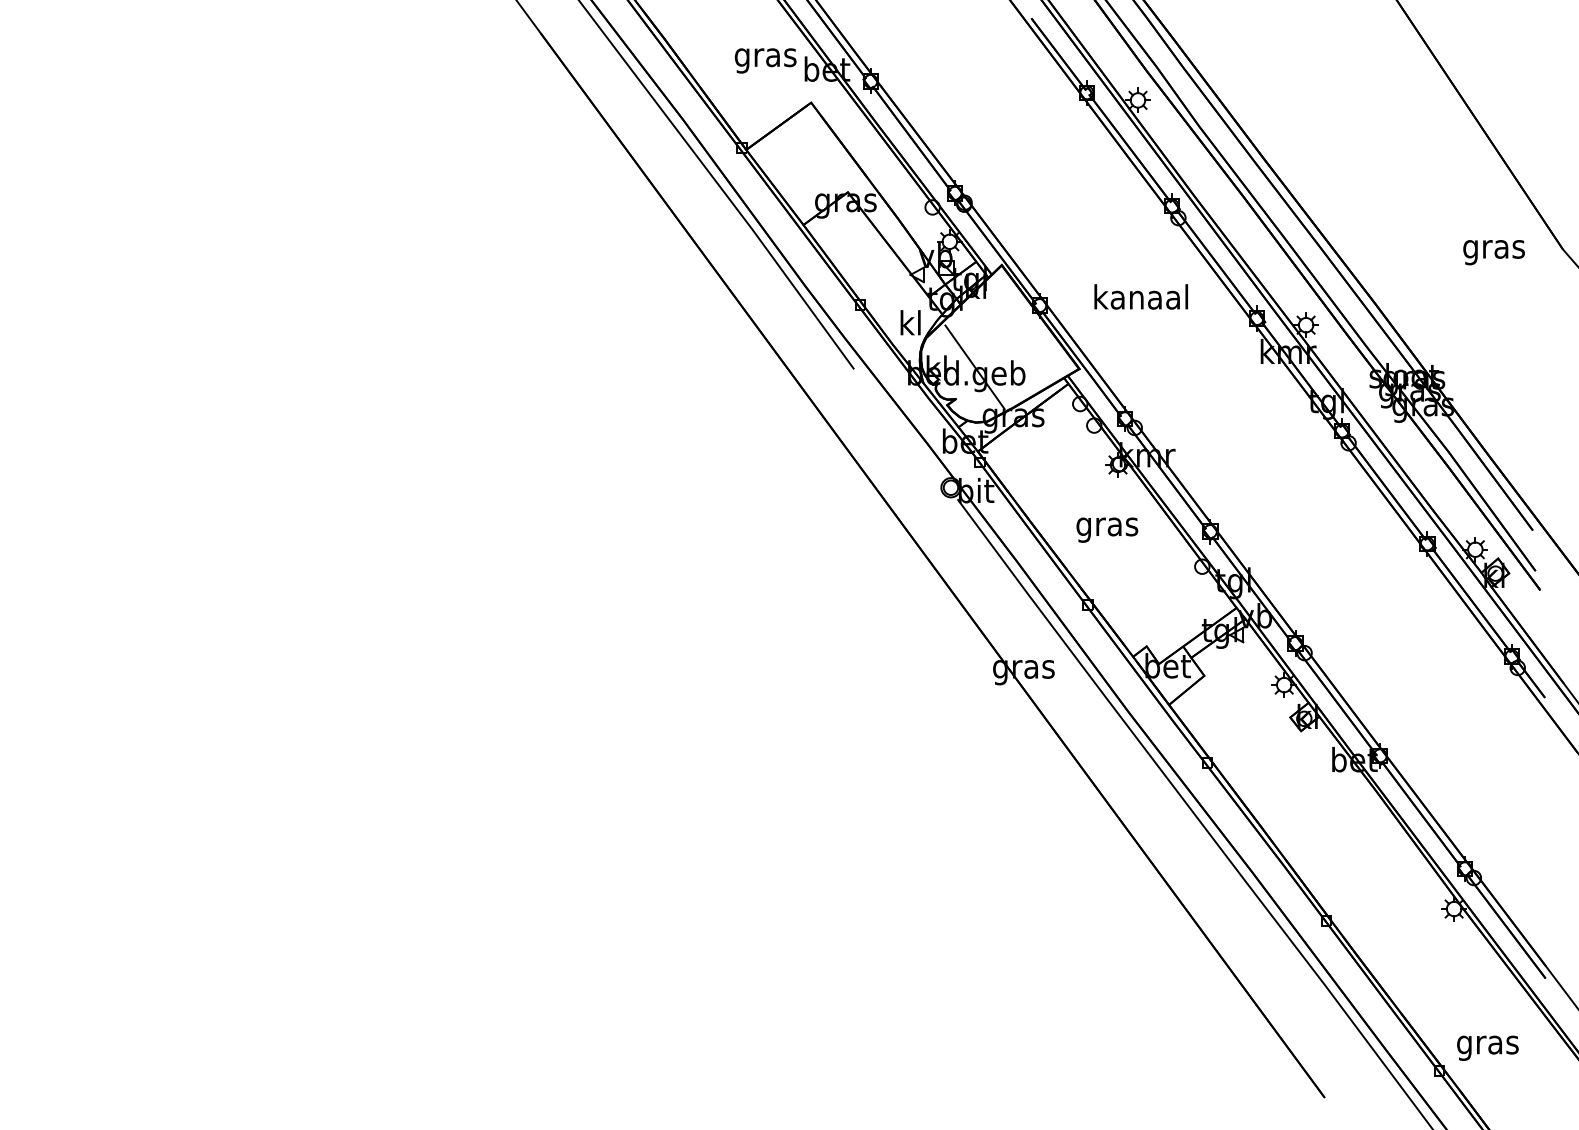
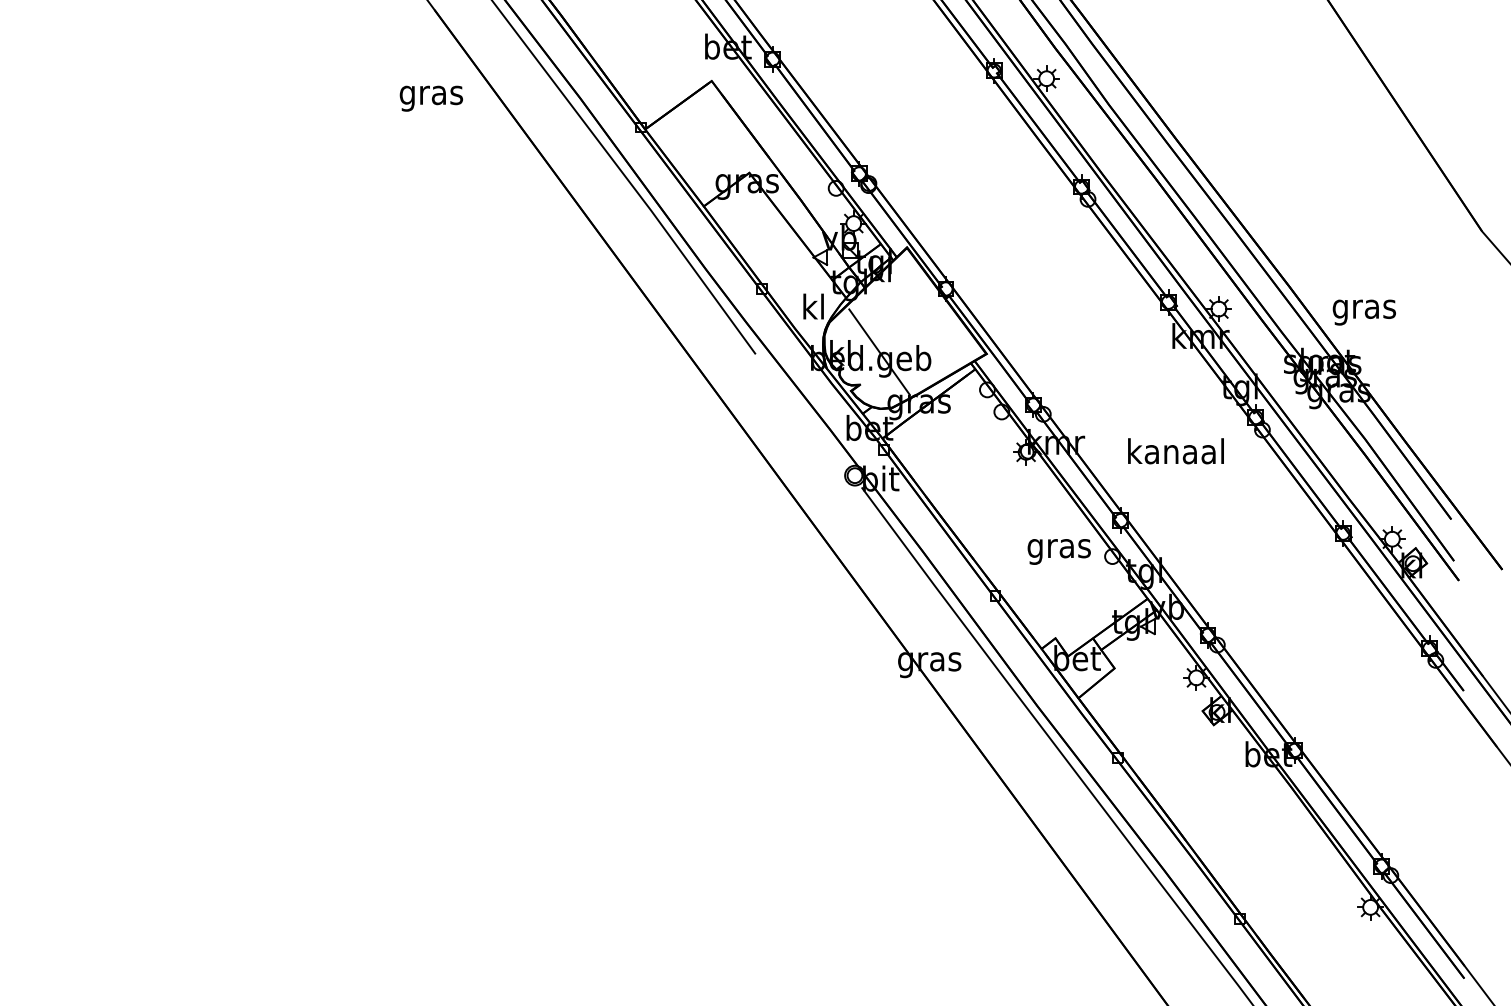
text: (765, 60) -> (431, 98), moved
text: (1493, 252) -> (1363, 312), moved
text: (1140, 296) -> (1175, 450), moved
text: (1107, 529) -> (1059, 551), moved

